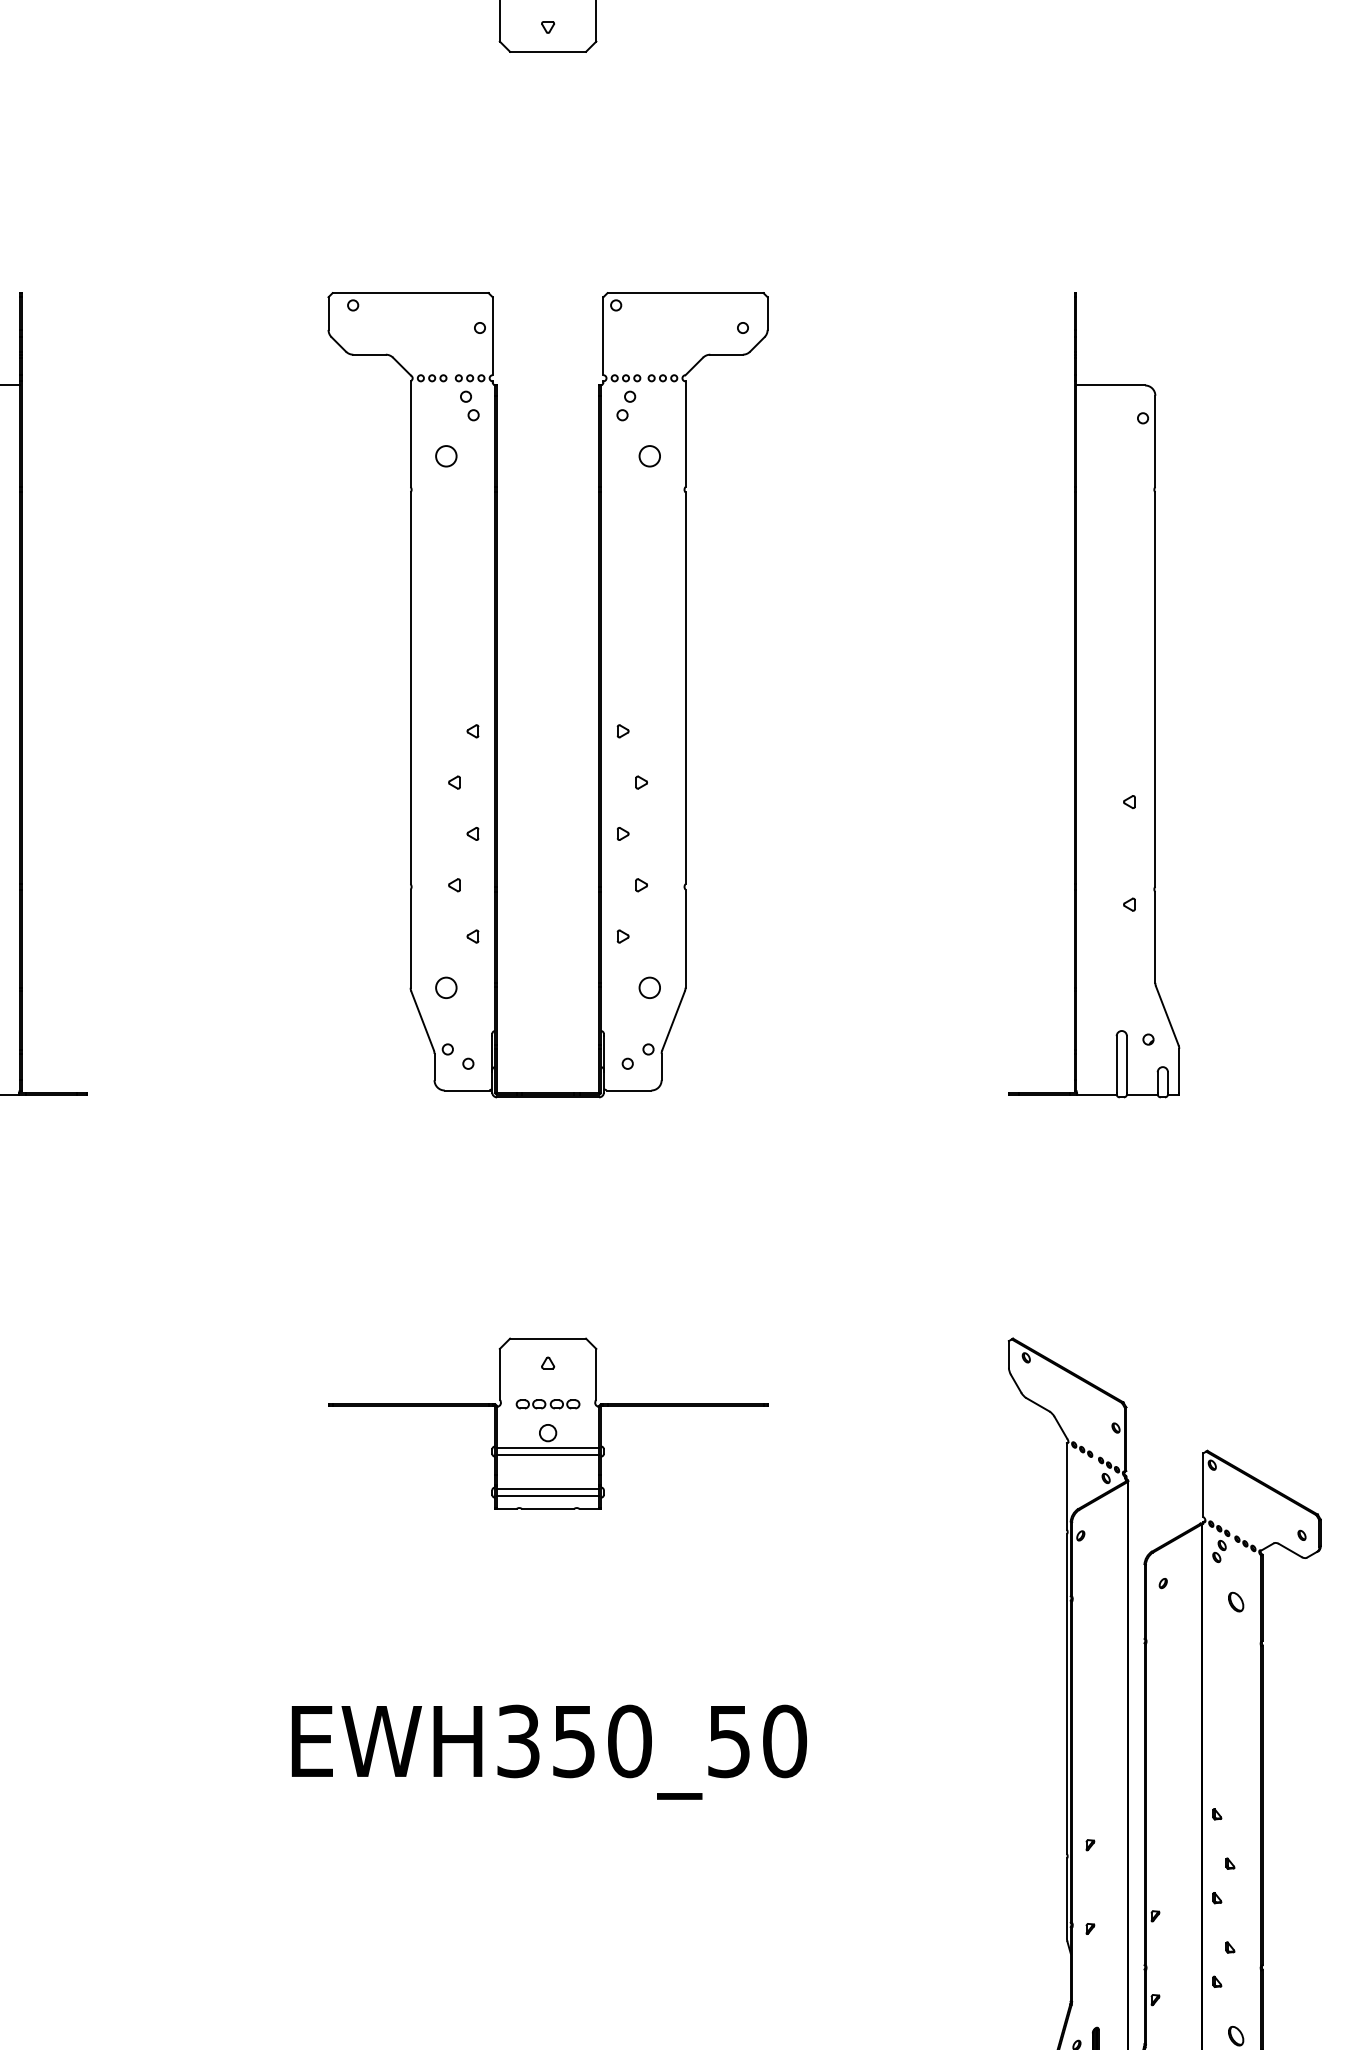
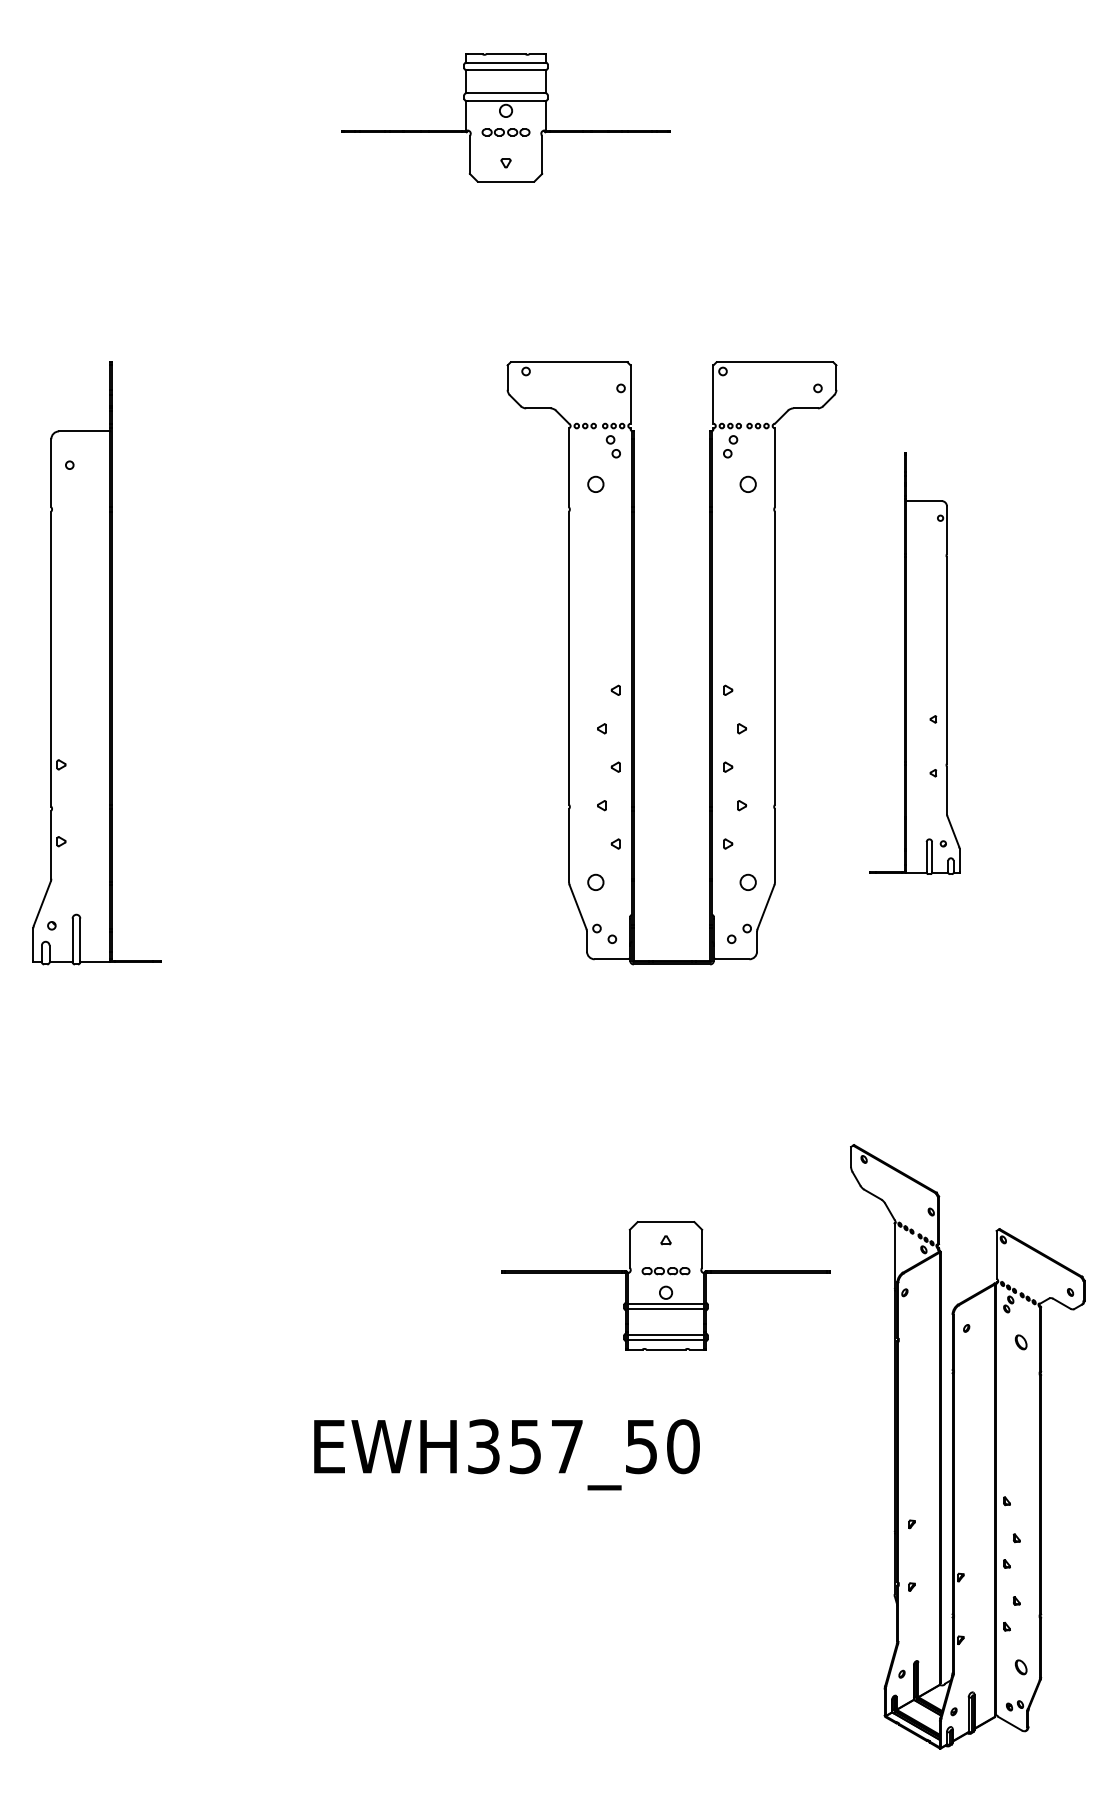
part: (497, 695) -> (634, 663), moved
part: (1093, 695) -> (914, 663), size x0.7
part: (547, 1423) -> (665, 1285), moved
text: (630, 1741) -> (567, 1446), EWH350_50 -> EWH357_50

